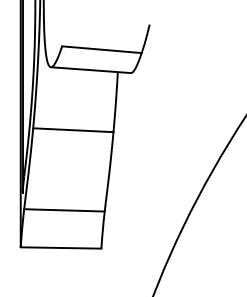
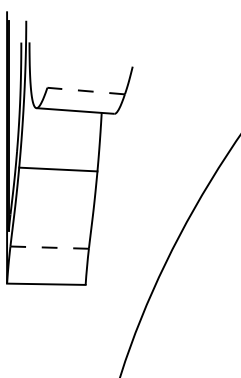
line: (102, 50) -> (86, 91), solid -> dashed
line: (64, 210) -> (49, 247), solid -> dashed

